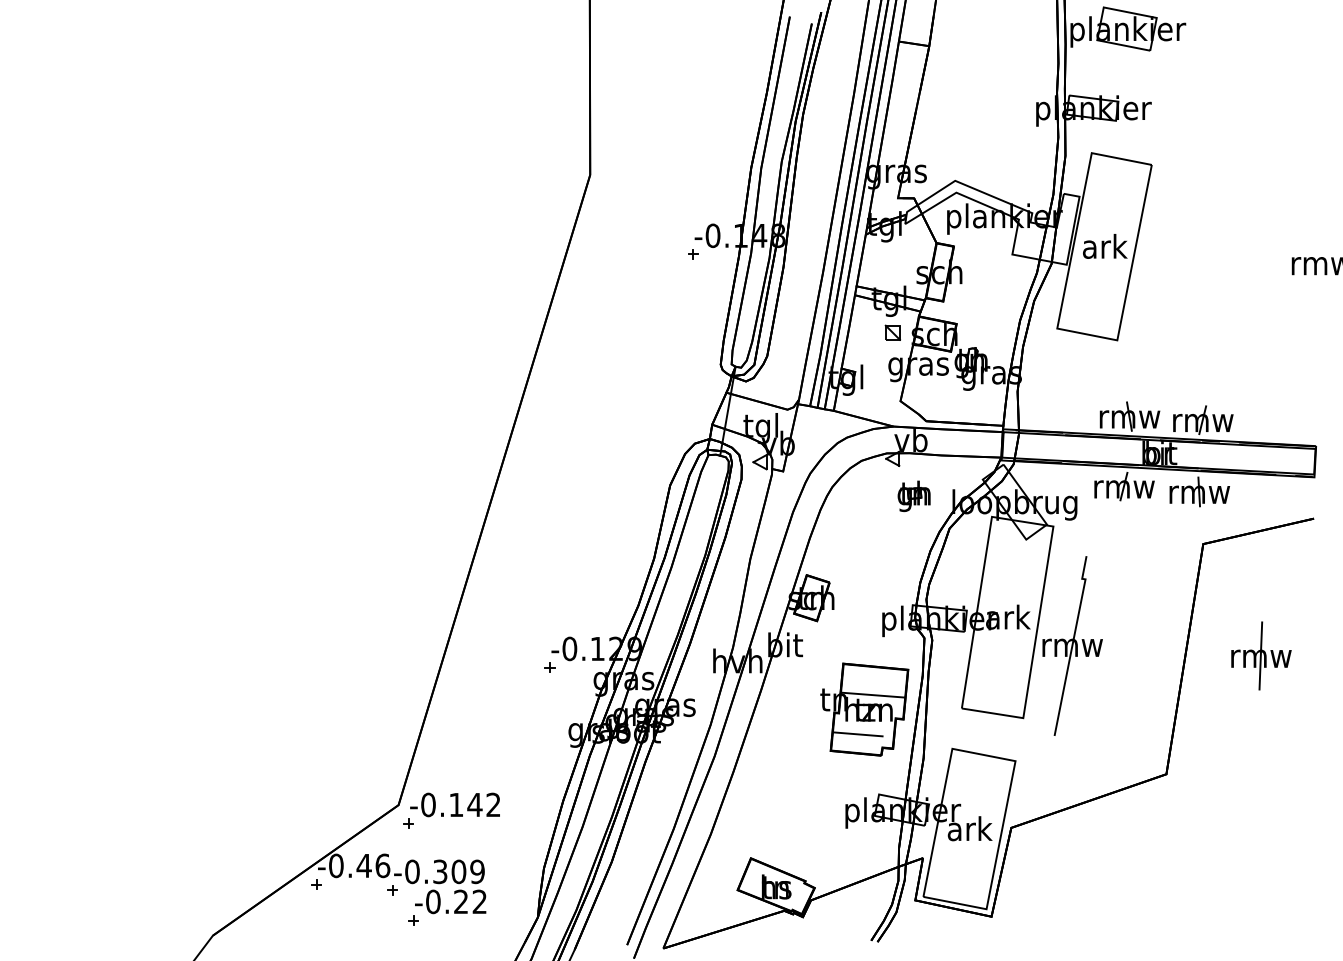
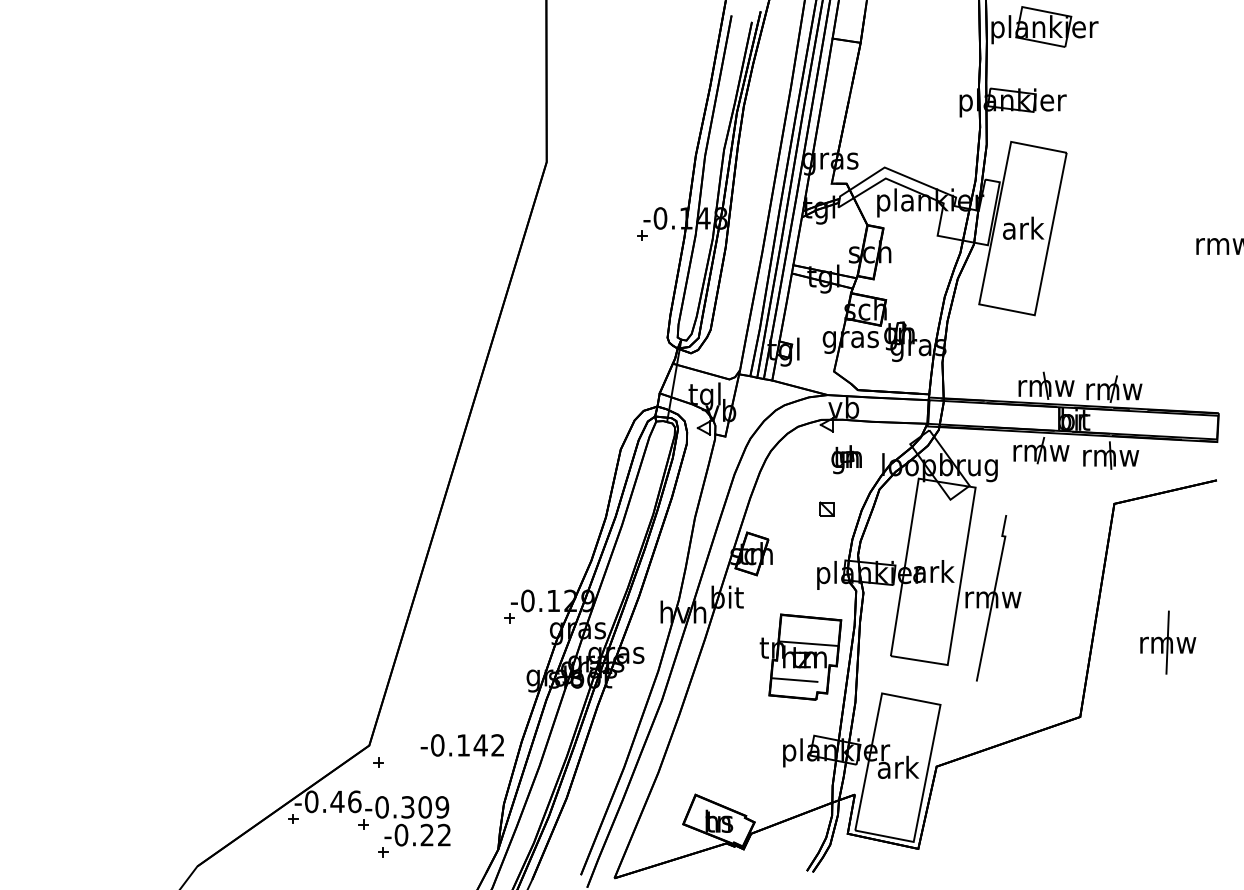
part: (892, 332) -> (826, 508), moved
part: (1261, 655) -> (1168, 642), moved
text: (454, 804) -> (461, 744), moved

